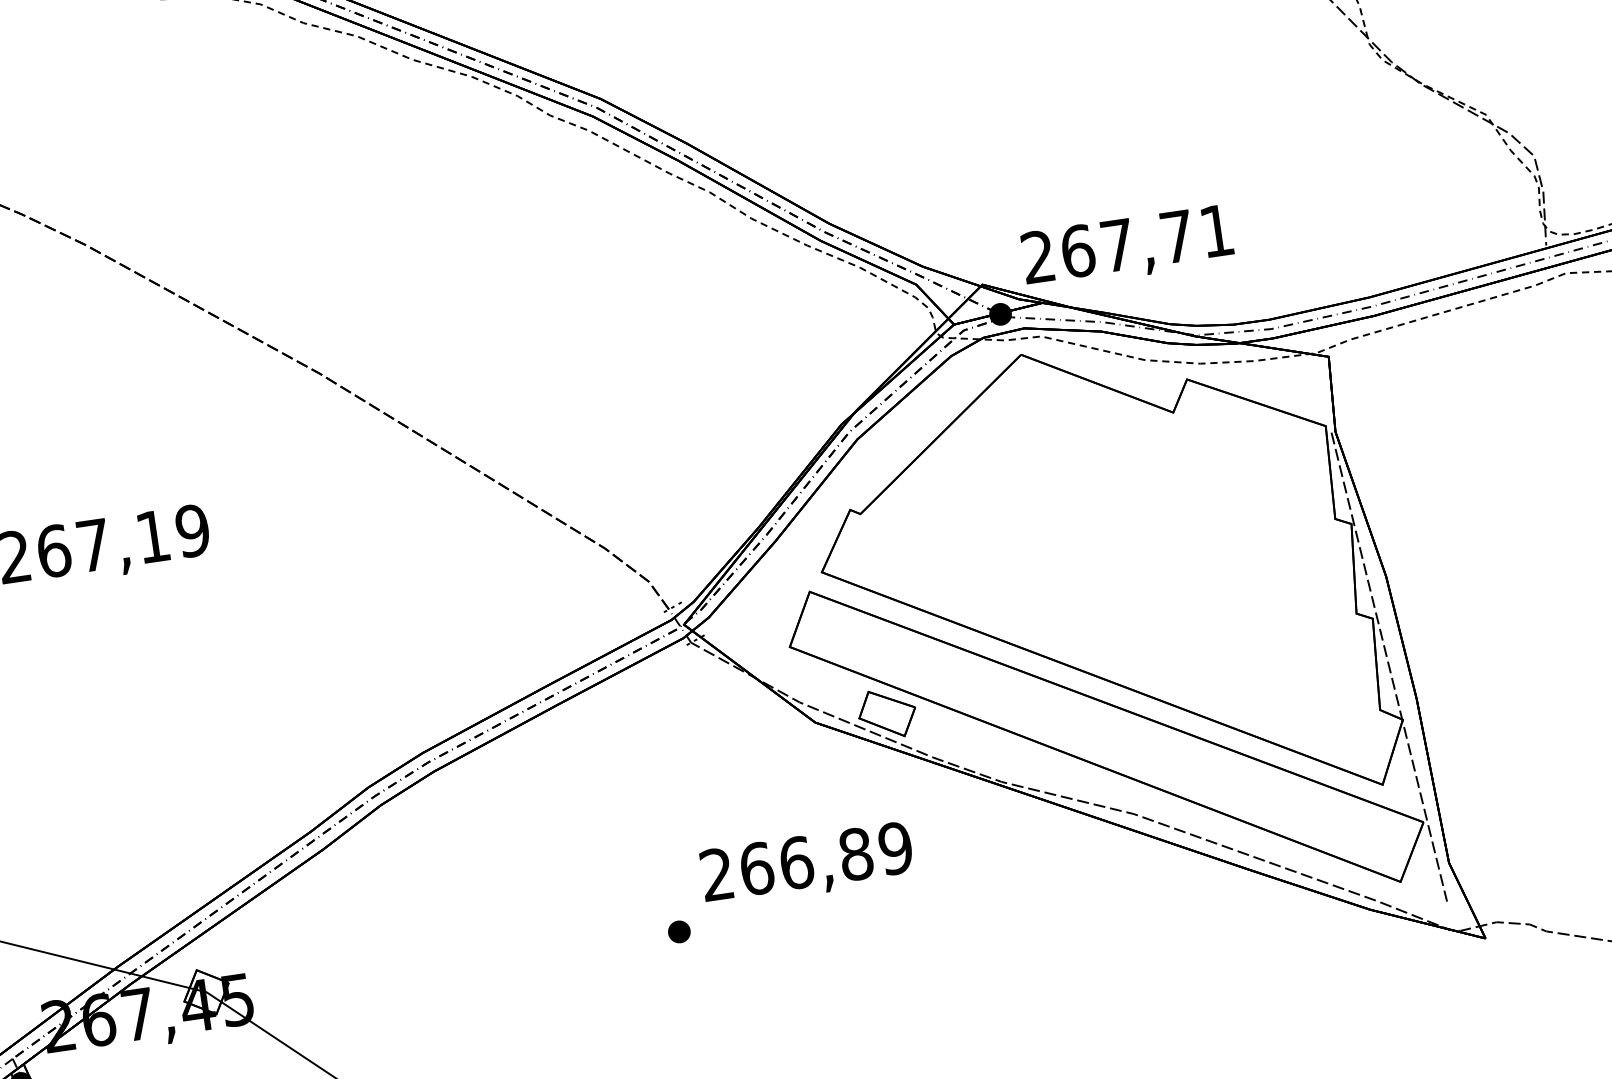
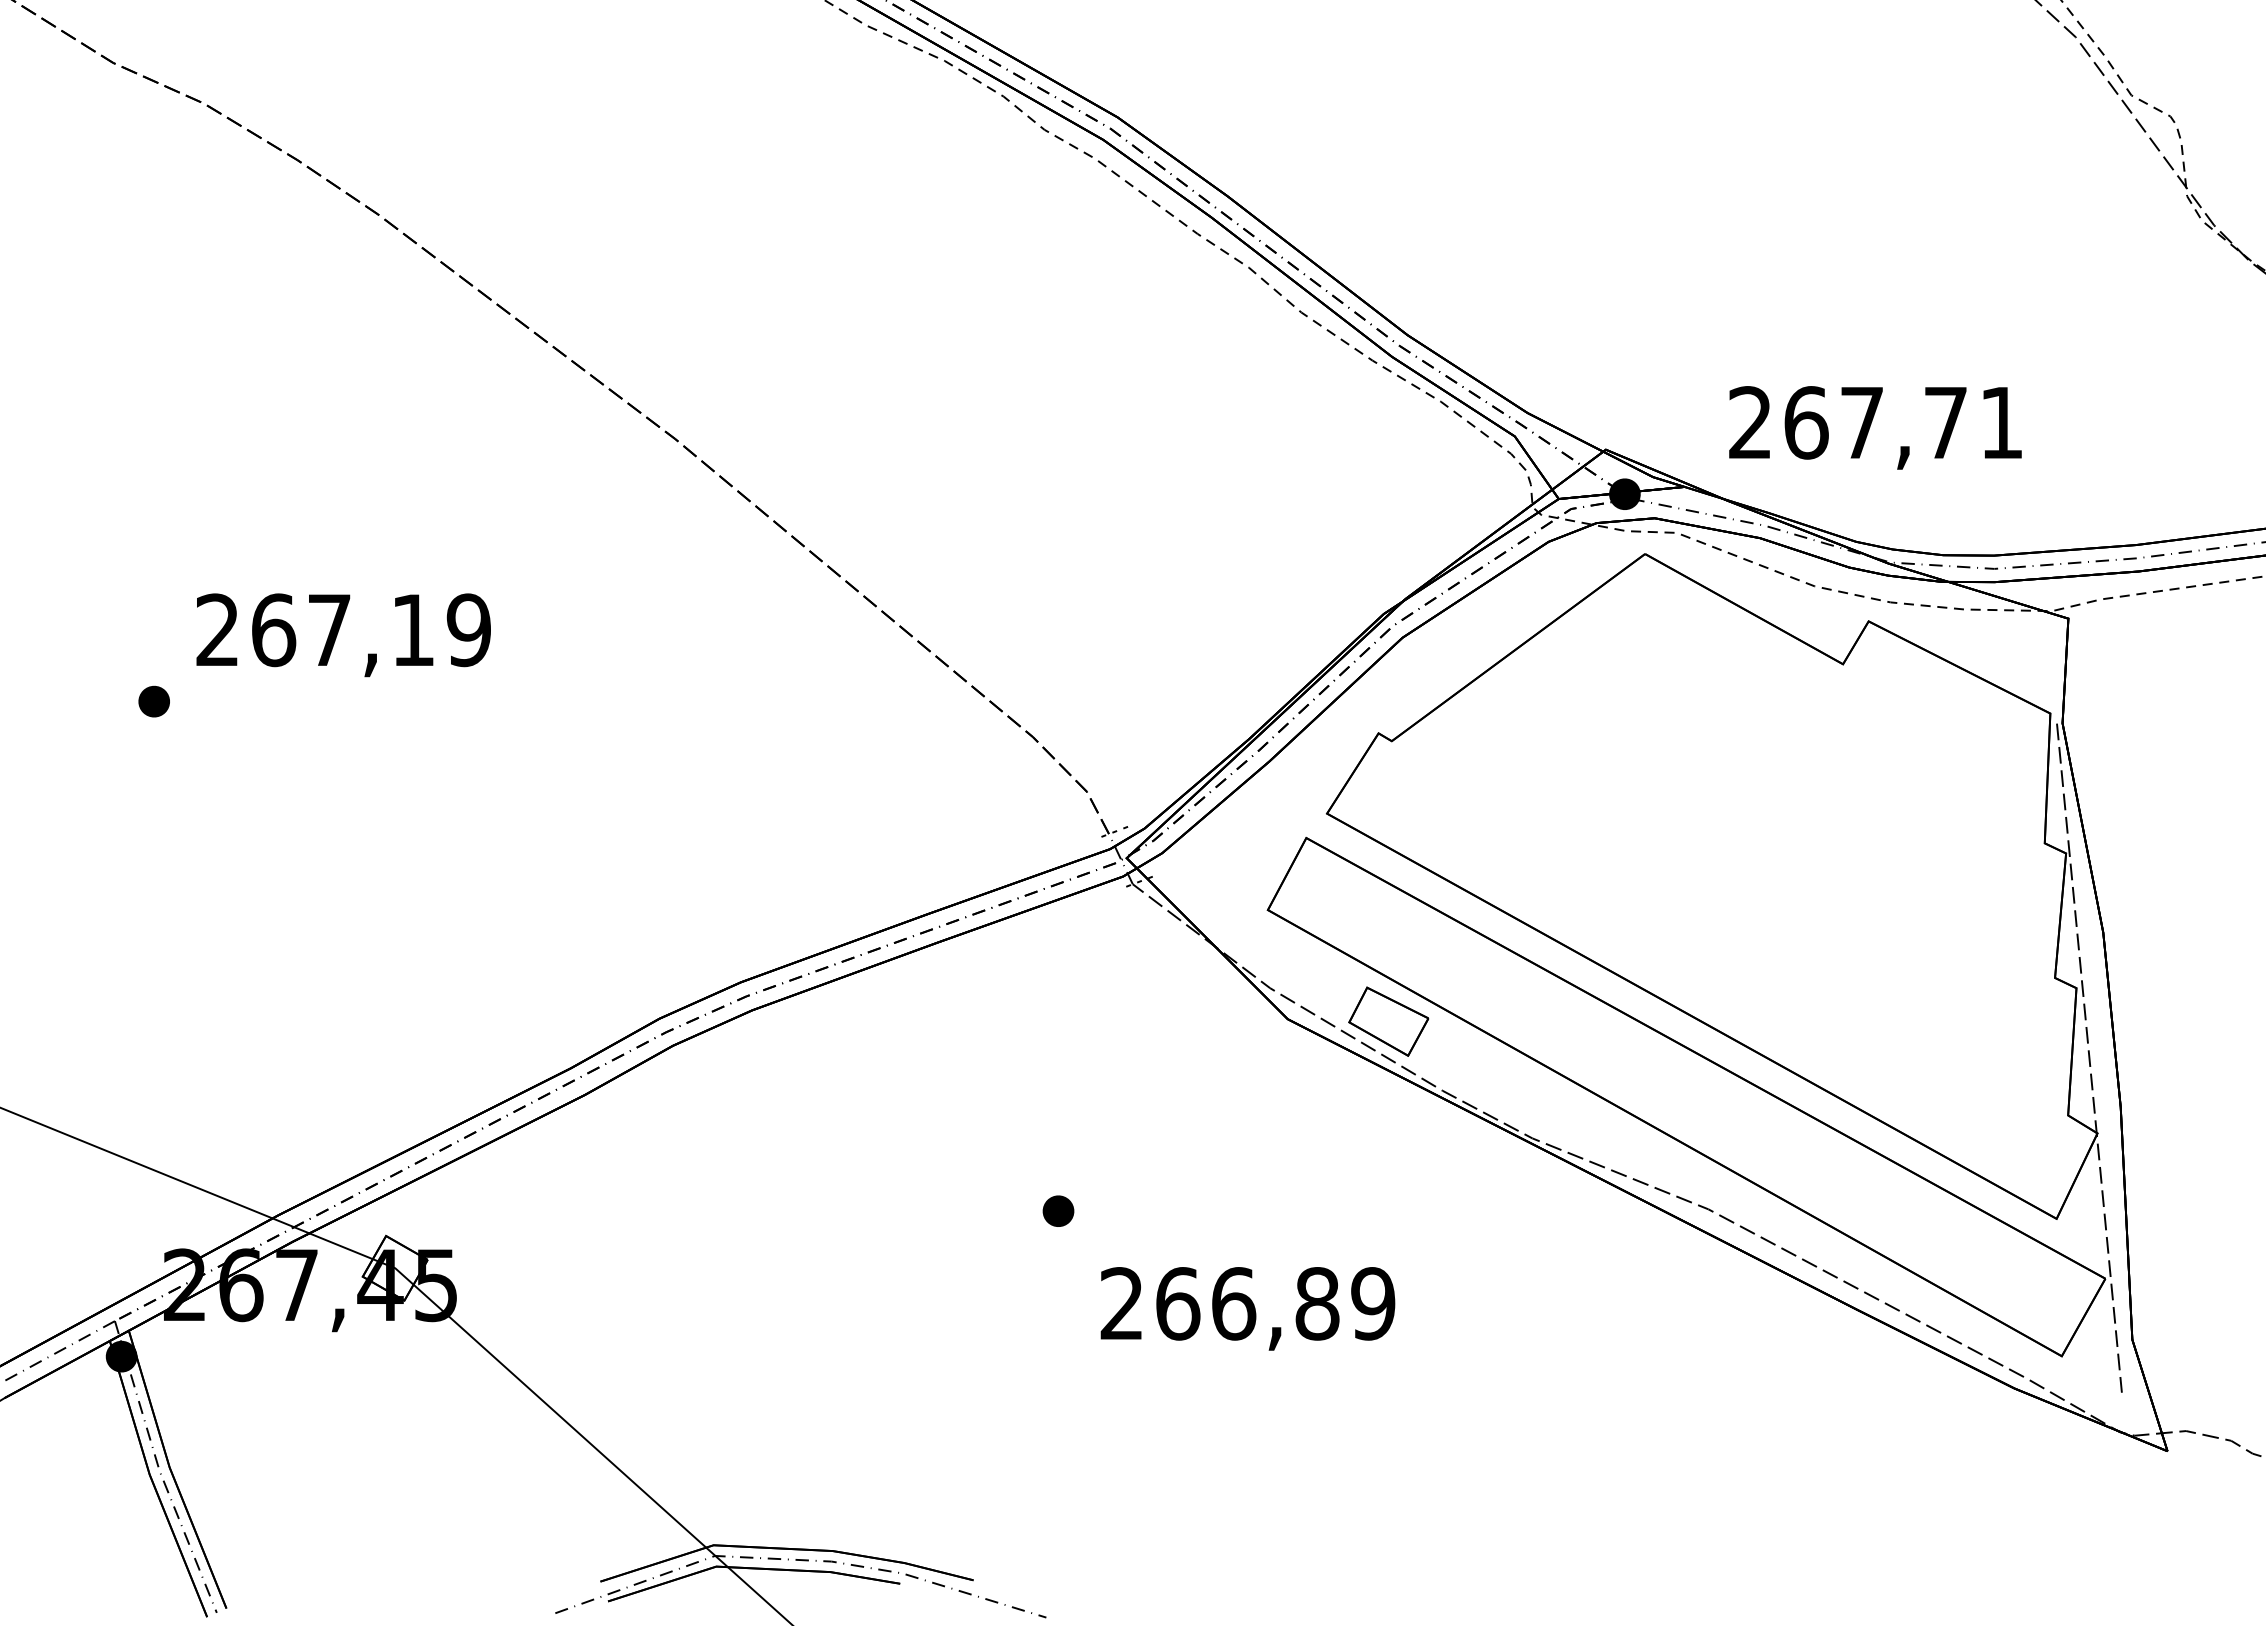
text: (1127, 247) -> (1875, 427), moved
text: (806, 864) -> (1247, 1308), moved
part: (679, 931) -> (1058, 1210), moved

